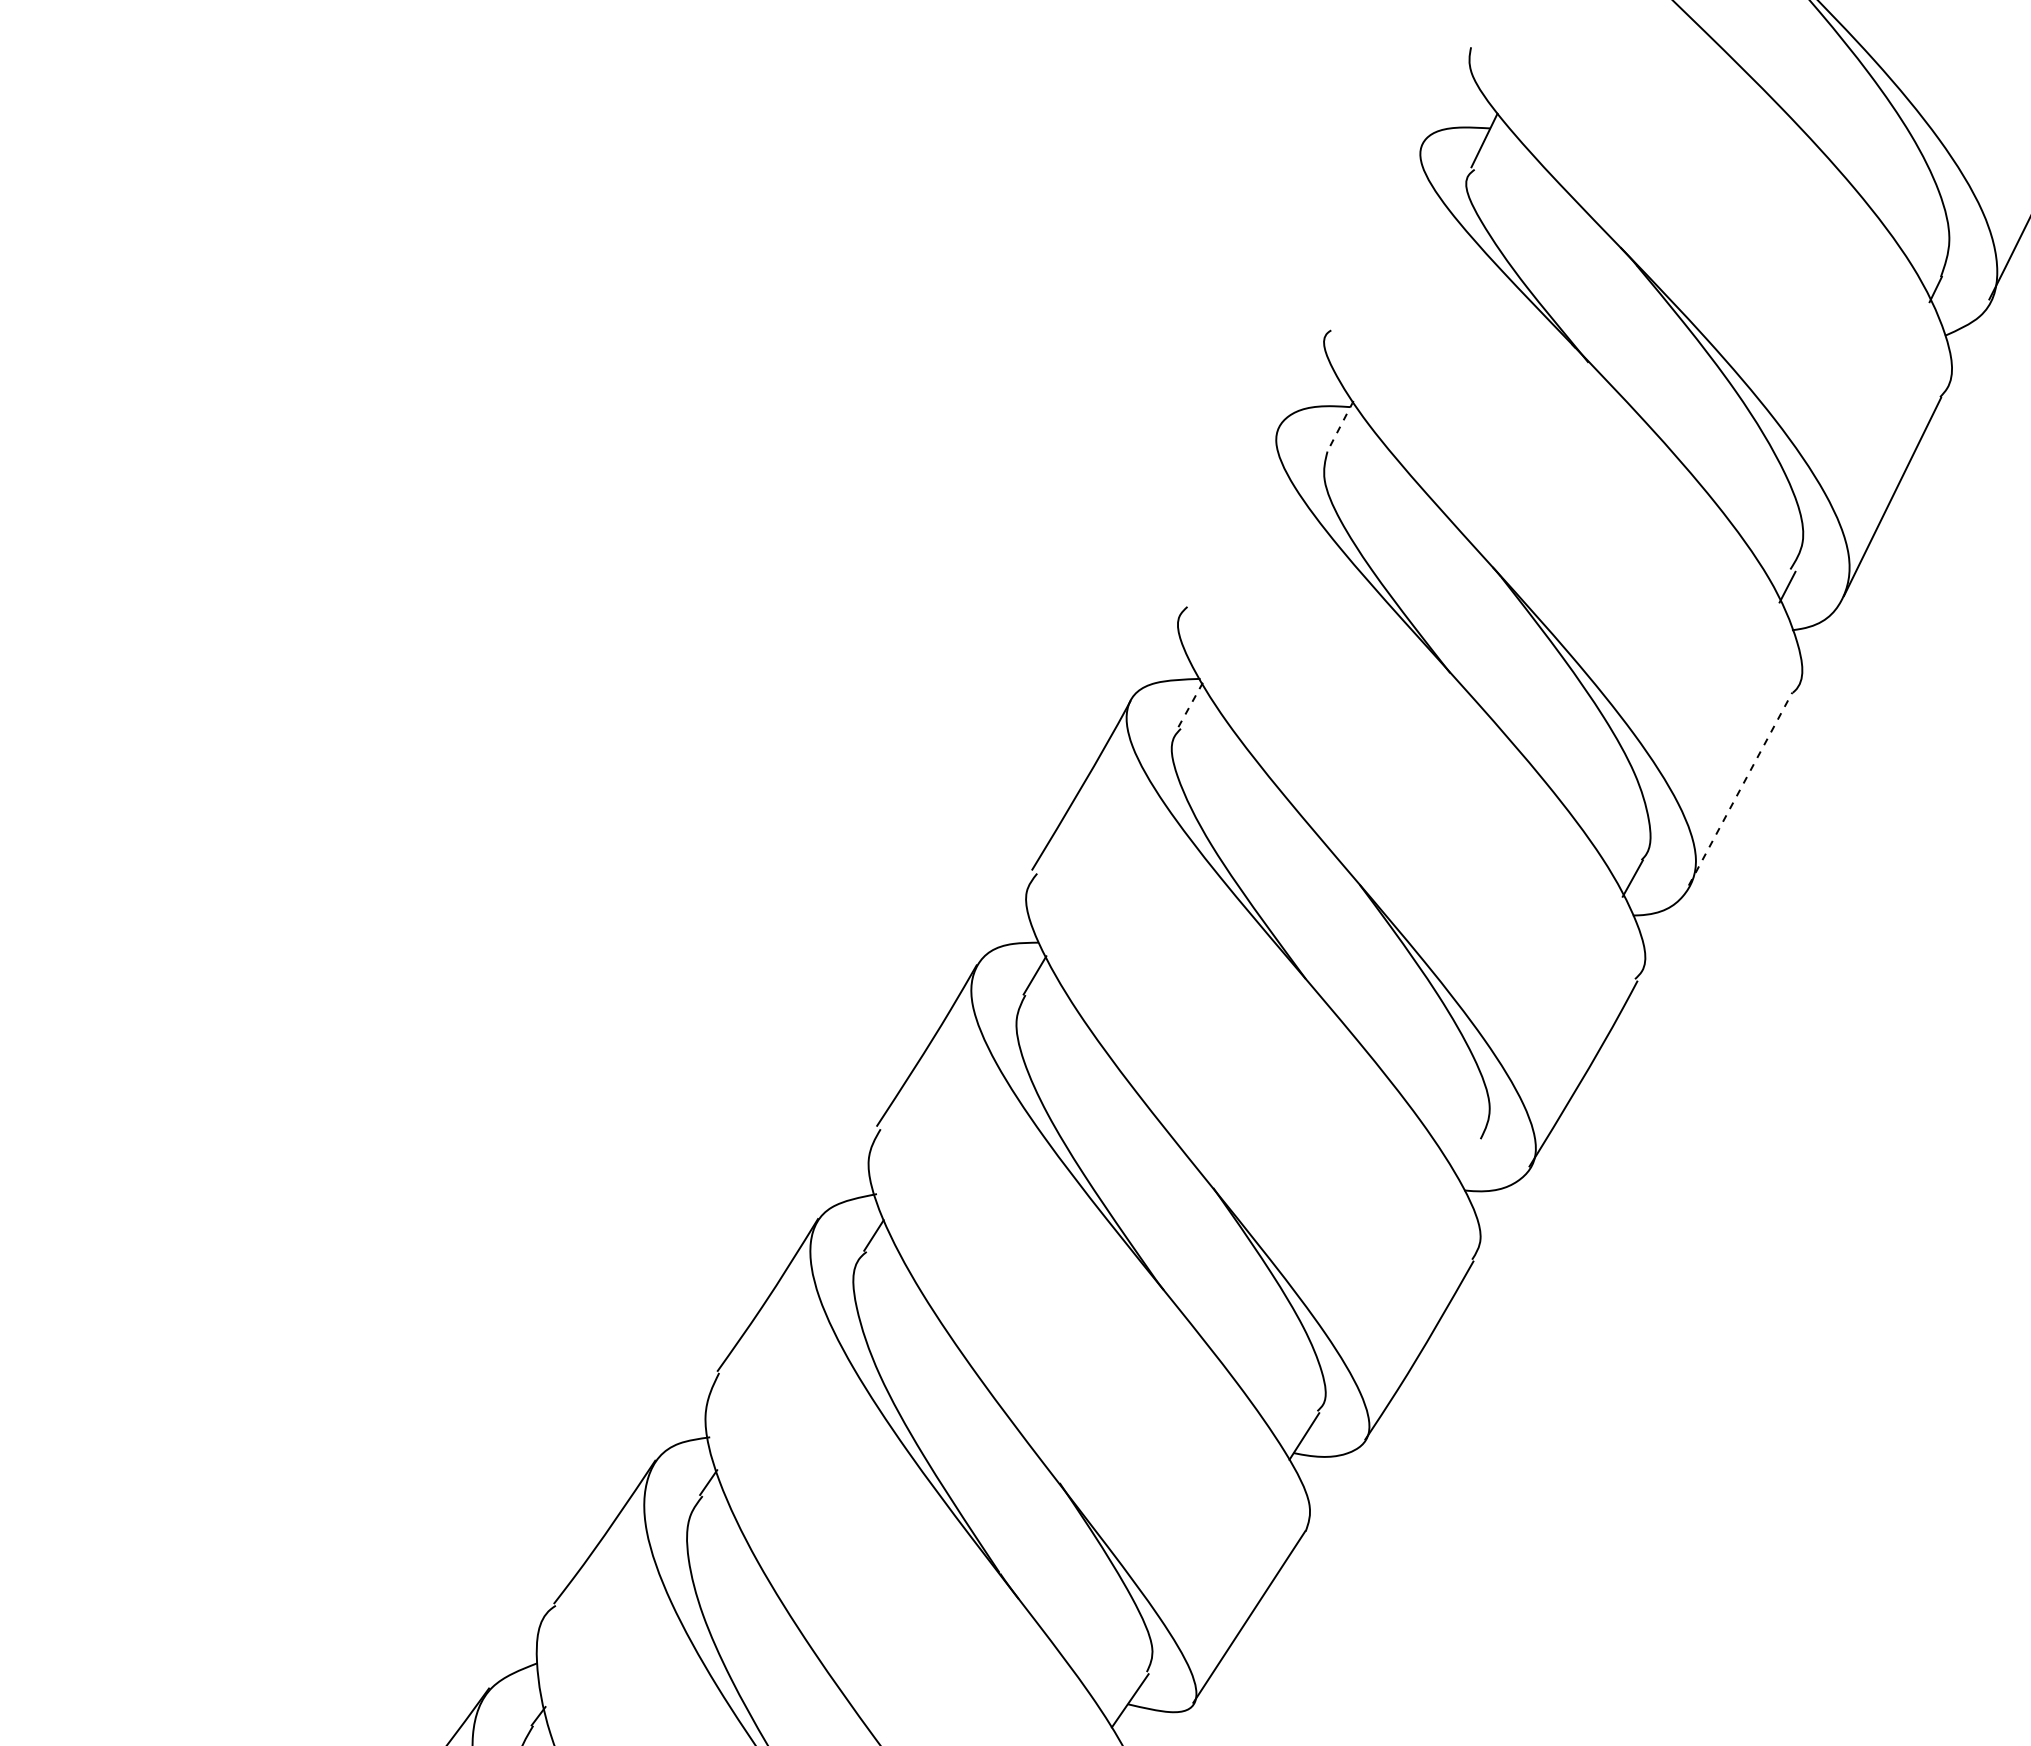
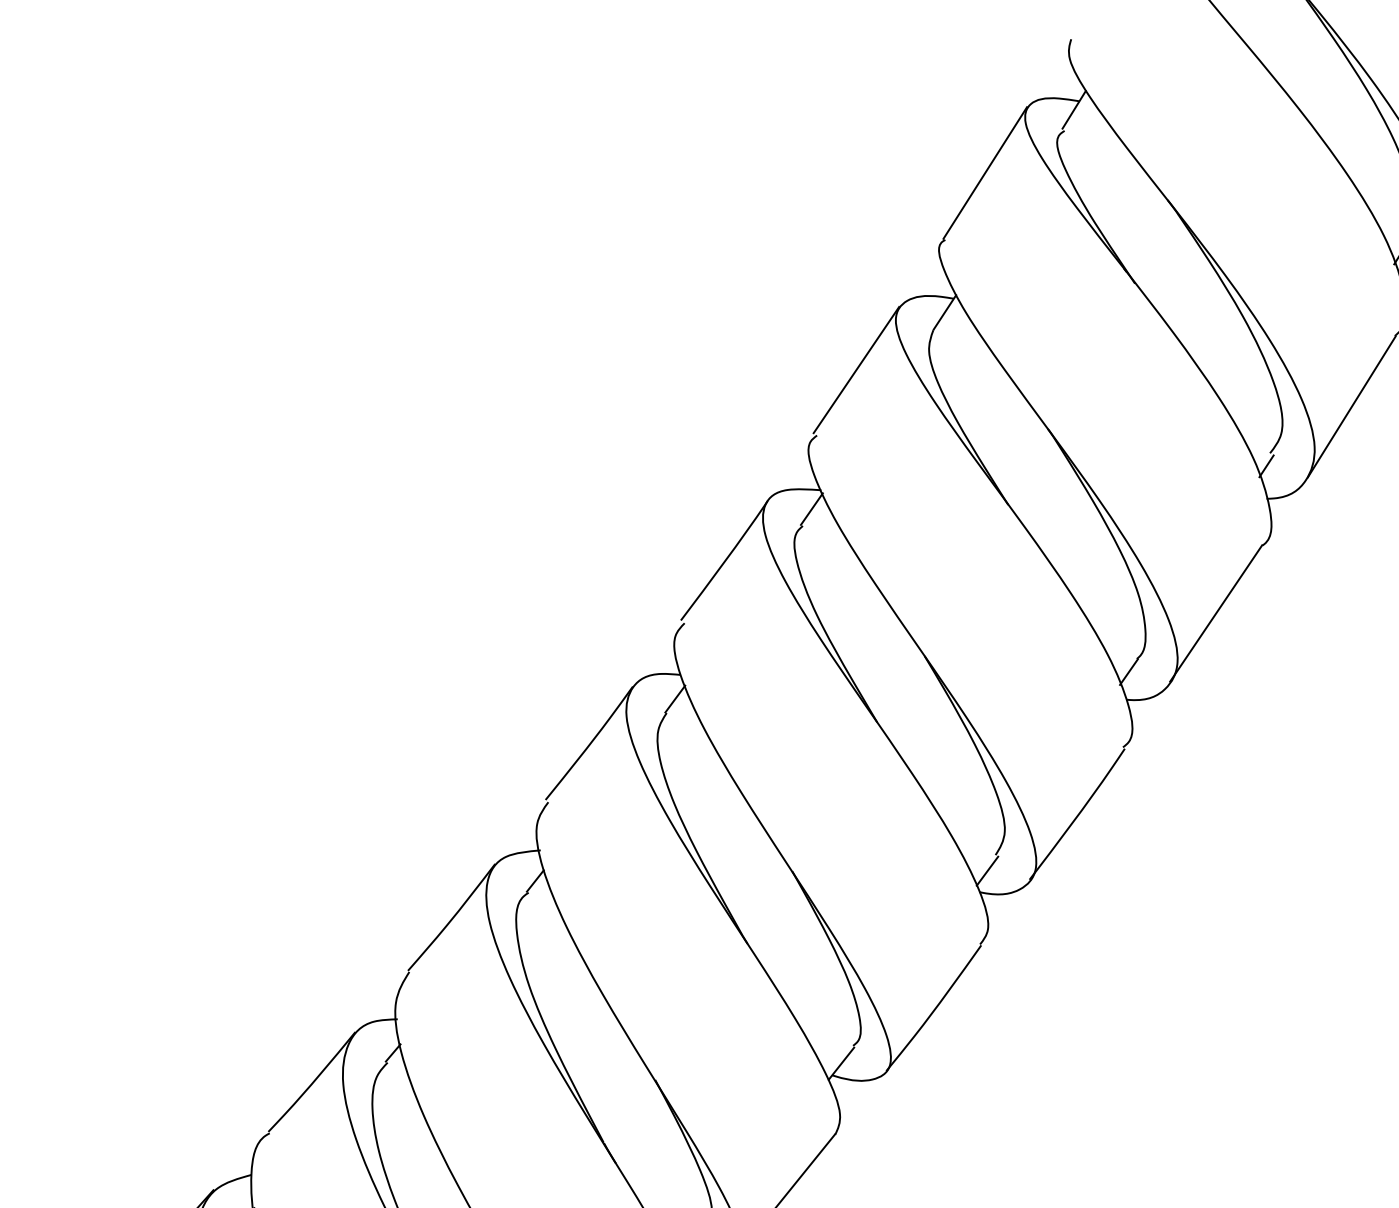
line: (1374, 236) -> (984, 173), added
line: (1340, 426) -> (944, 312), dashed -> solid
line: (1230, 514) -> (856, 369), added
line: (1190, 705) -> (811, 509), dashed -> solid
line: (1740, 789) -> (1216, 613), dashed -> solid
line: (1471, 1161) -> (987, 871), added

